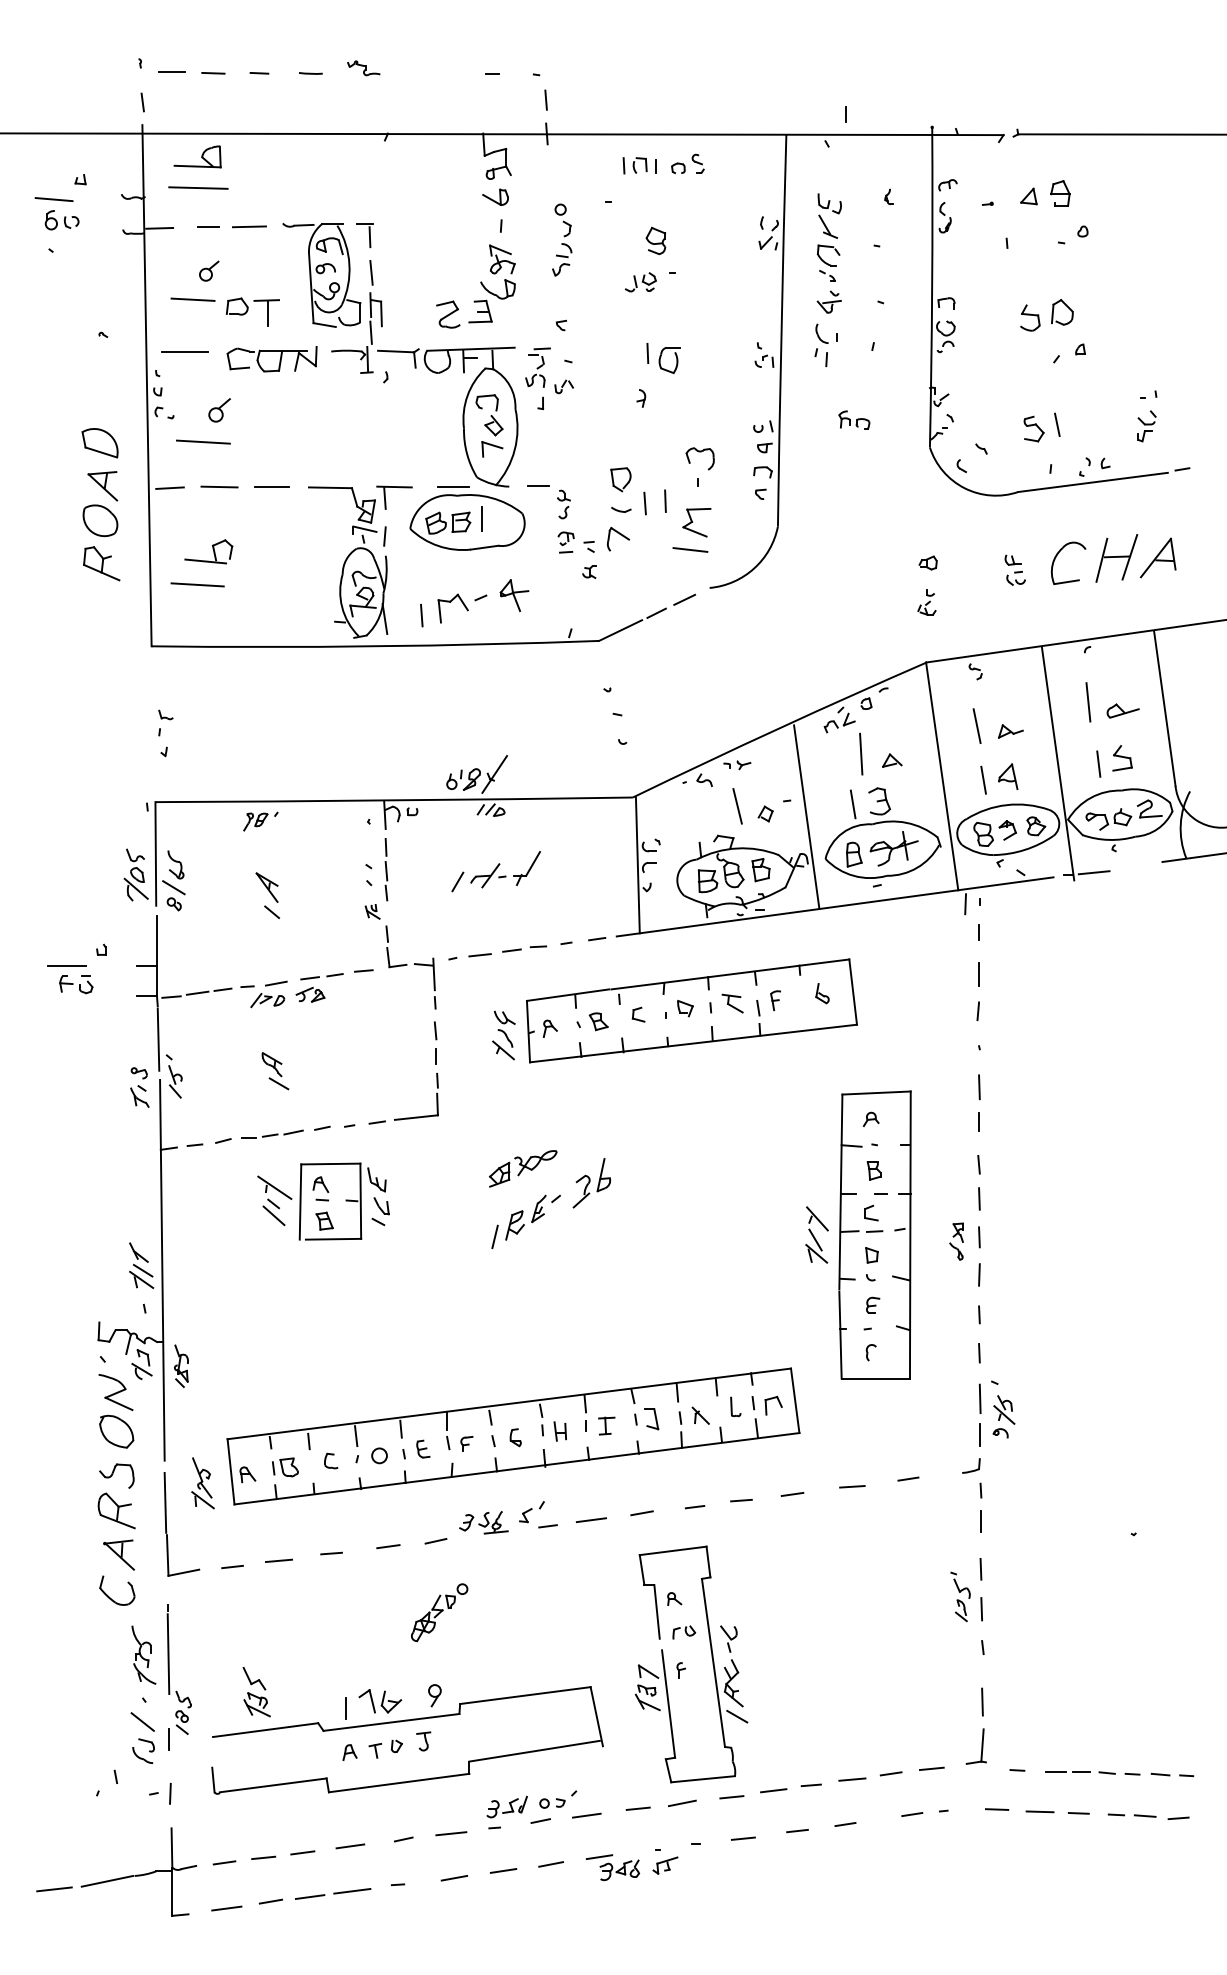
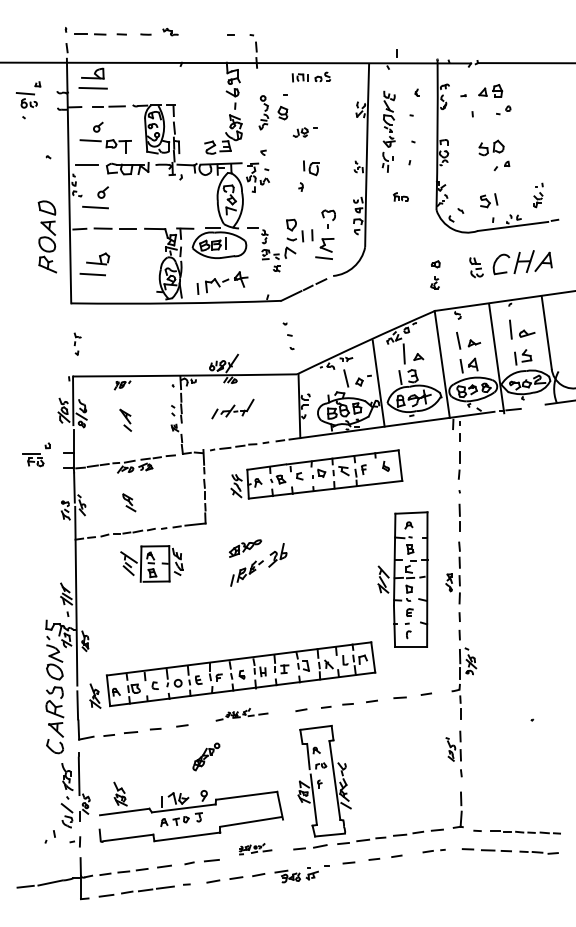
part: (655, 239) -> (282, 112), moved
part: (1015, 569) -> (476, 267), size x1.4
part: (514, 1522) -> (241, 714), size x0.6
part: (544, 1807) -> (255, 848), size x0.6

